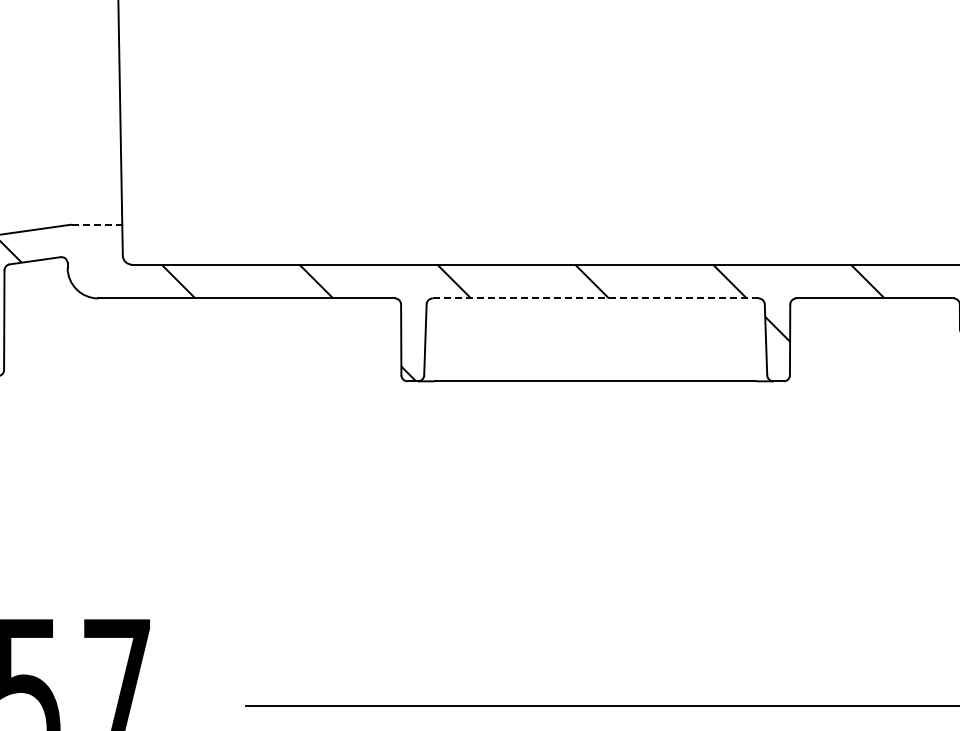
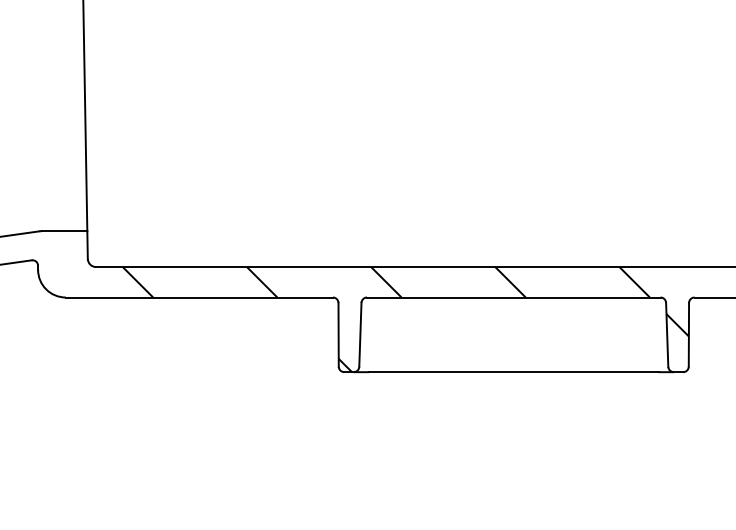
line: (97, 224) -> (65, 230), dashed -> solid
line: (595, 298) -> (513, 297), dashed -> solid

